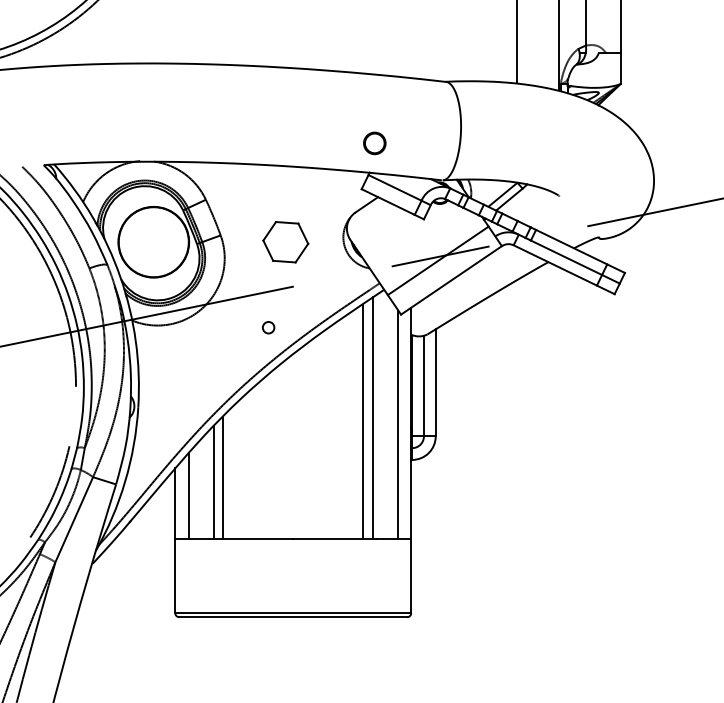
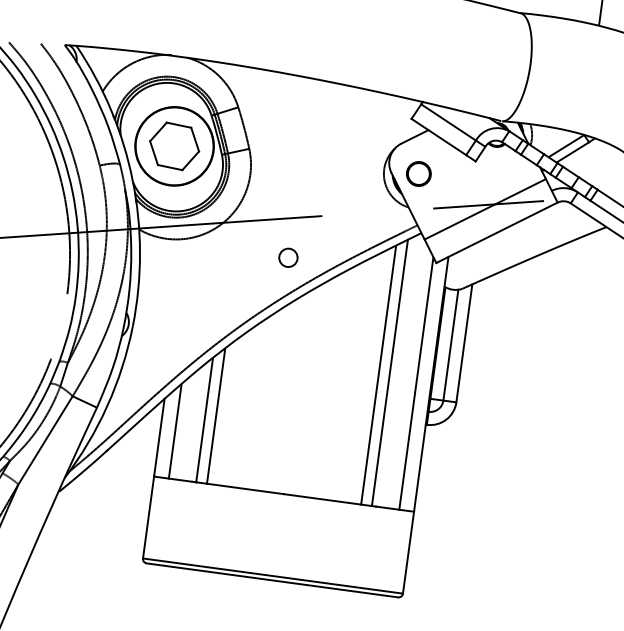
part: (374, 143) -> (418, 174), moved
part: (285, 242) -> (174, 146), moved
circle: (268, 327) -> (288, 257), size x1.43

